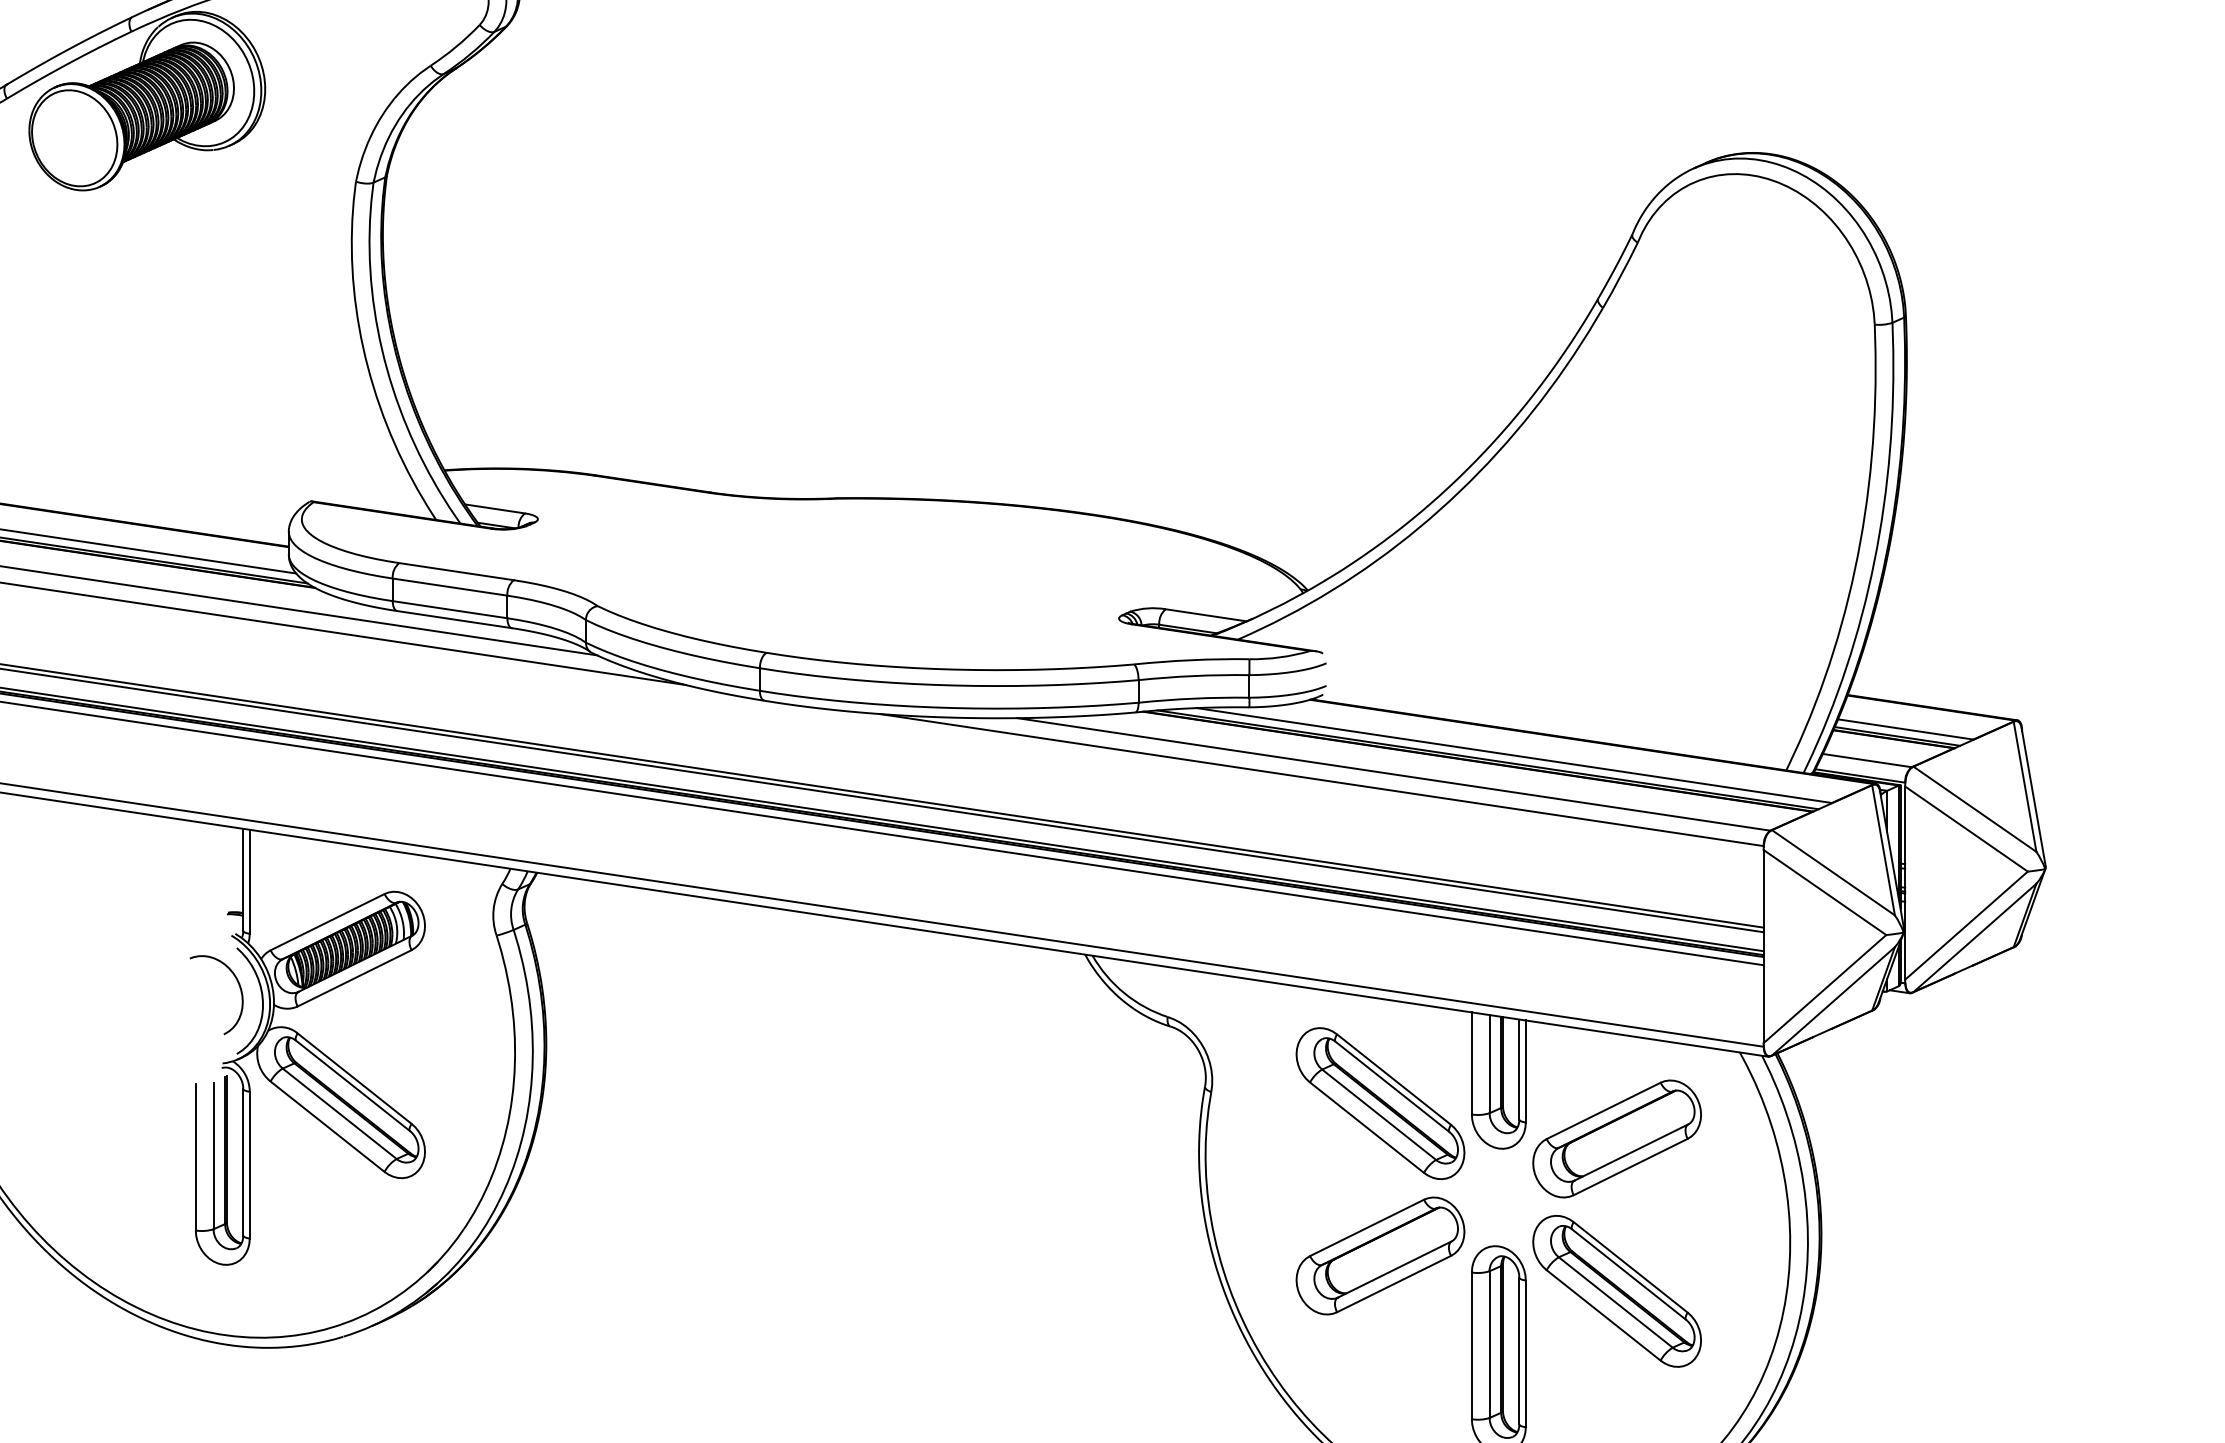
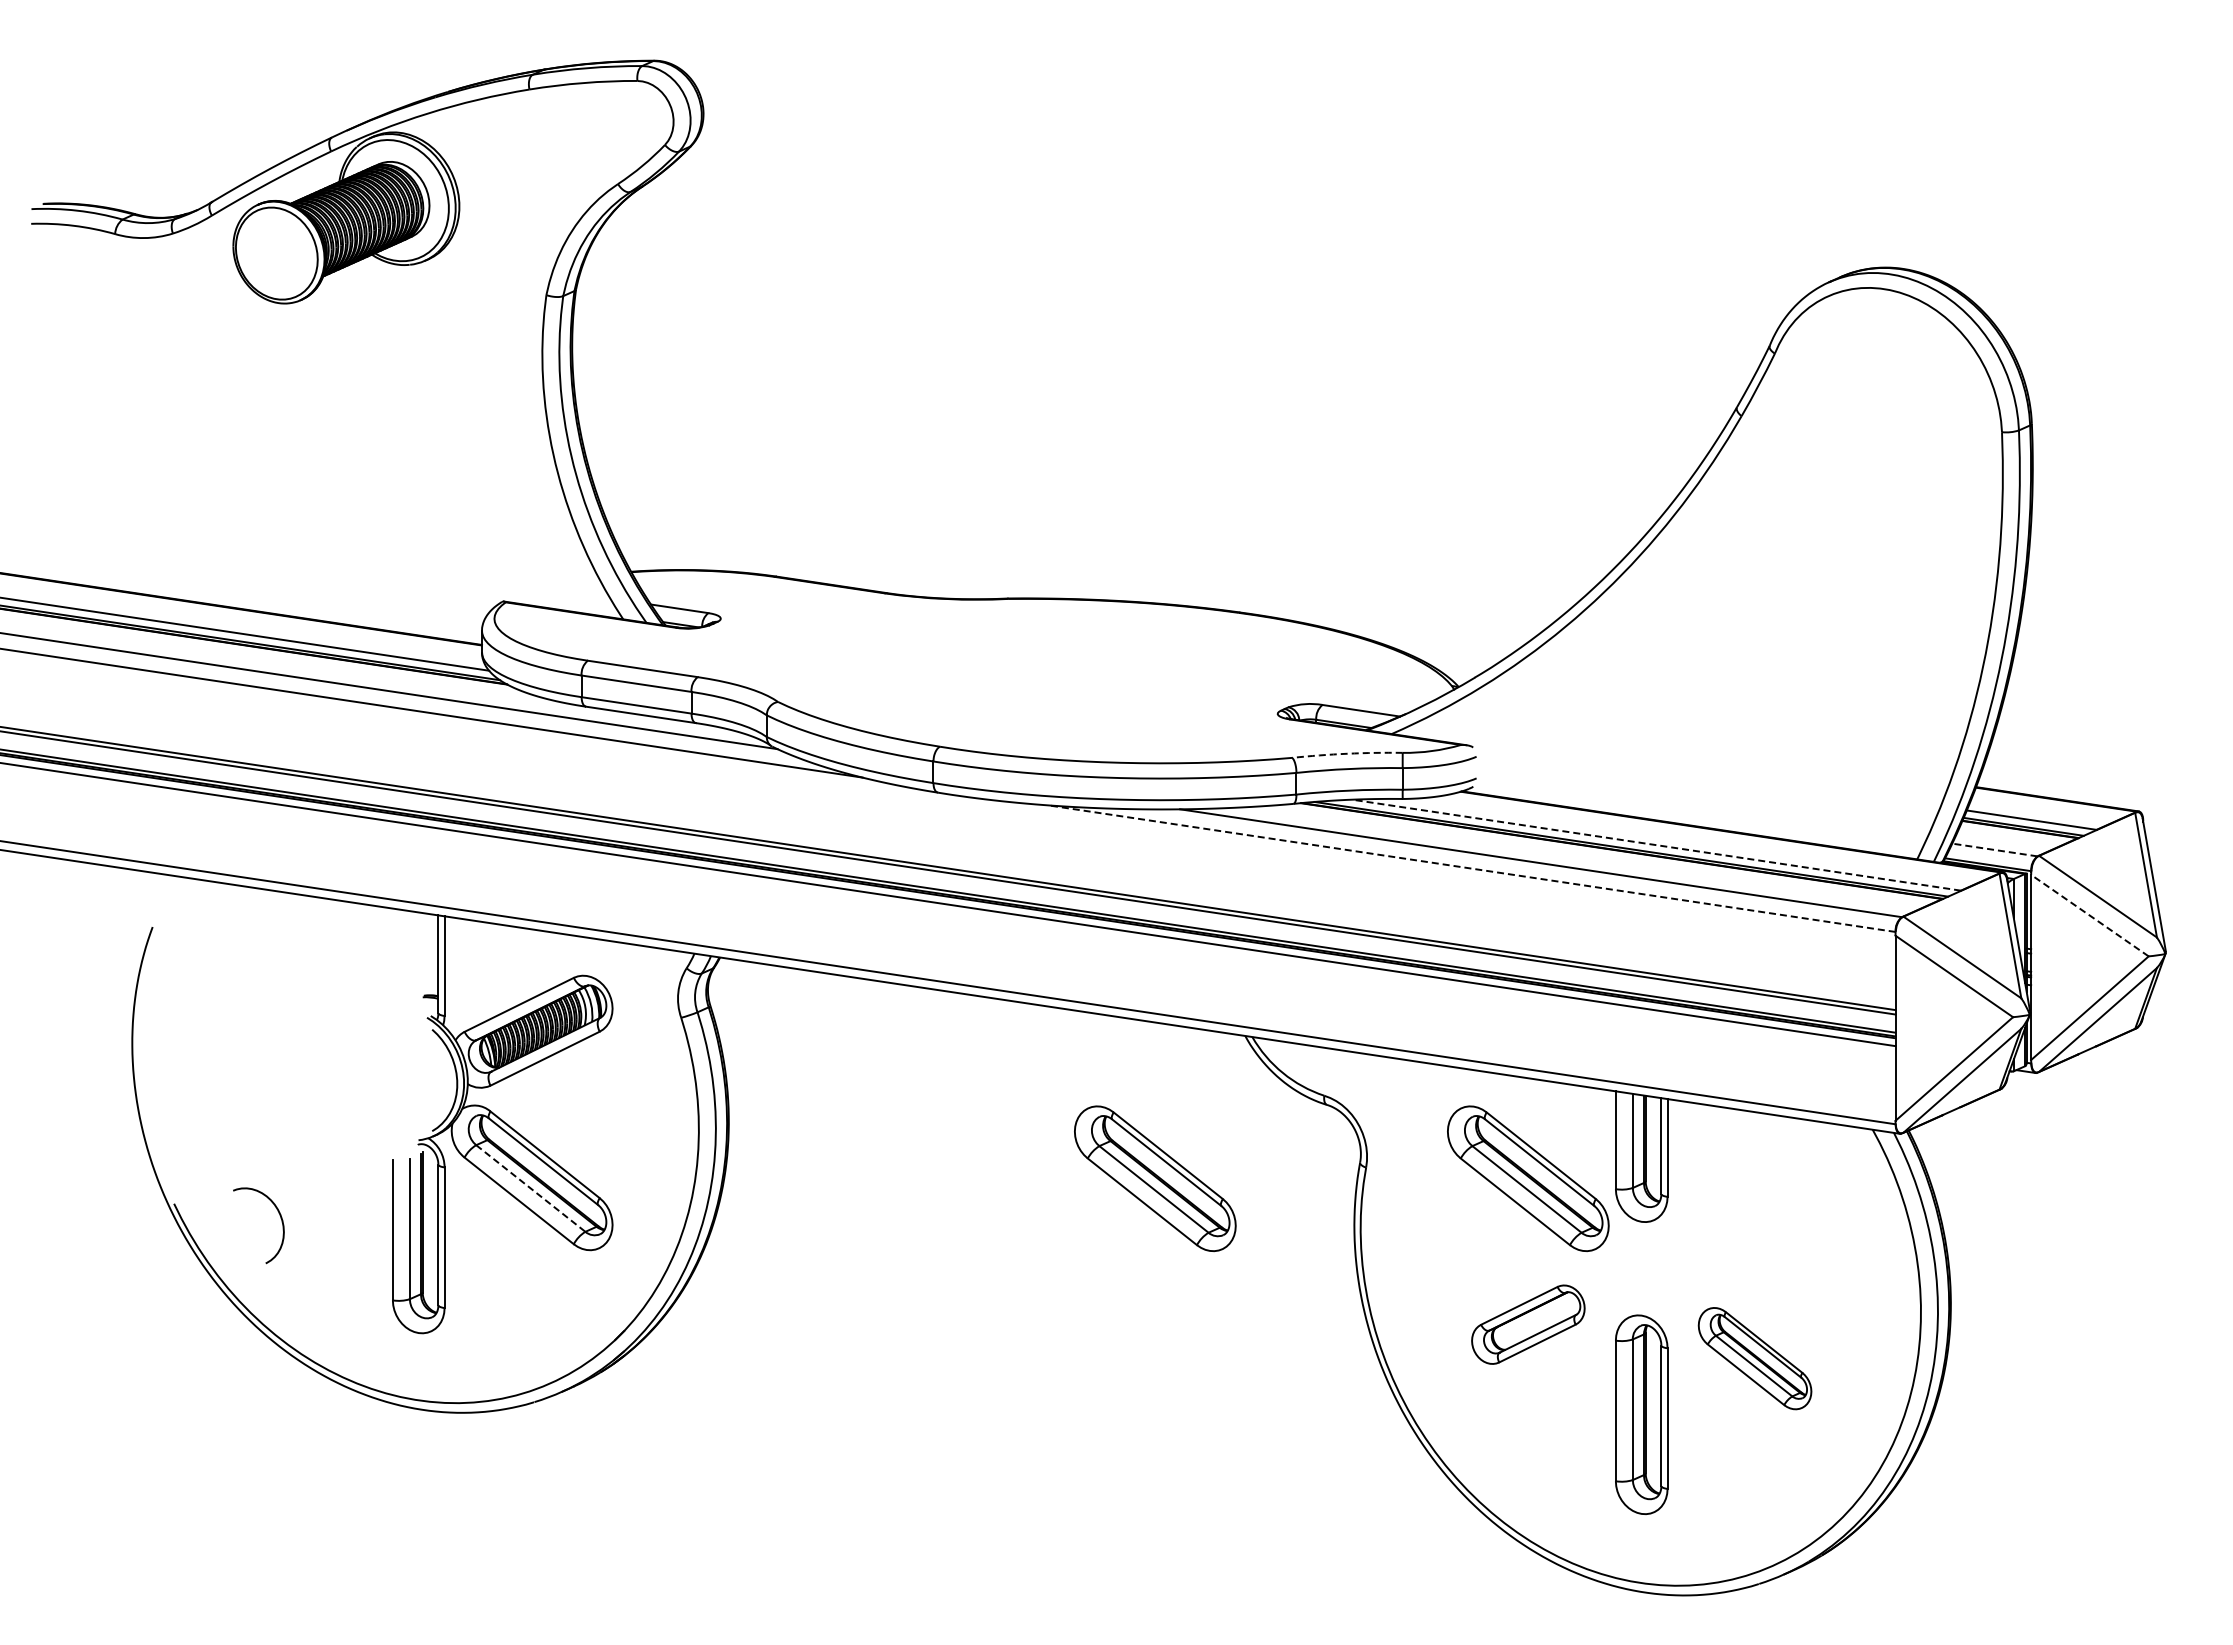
arc: (1191, 659) -> (1347, 753), solid -> dashed
line: (1514, 755) -> (1656, 845), solid -> dashed
line: (1866, 760) -> (1994, 849), solid -> dashed
line: (1321, 779) -> (1471, 868), solid -> dashed
line: (1966, 828) -> (2089, 915), solid -> dashed
curve: (239, 987) -> (280, 1218), moved
part: (991, 1103) -> (1155, 1178), added
line: (339, 1113) -> (530, 1188), solid -> dashed
part: (1616, 1138) -> (1754, 1212), removed
part: (1380, 1255) -> (1528, 1324), size x0.7
part: (1616, 1291) -> (1754, 1358), size x0.7

